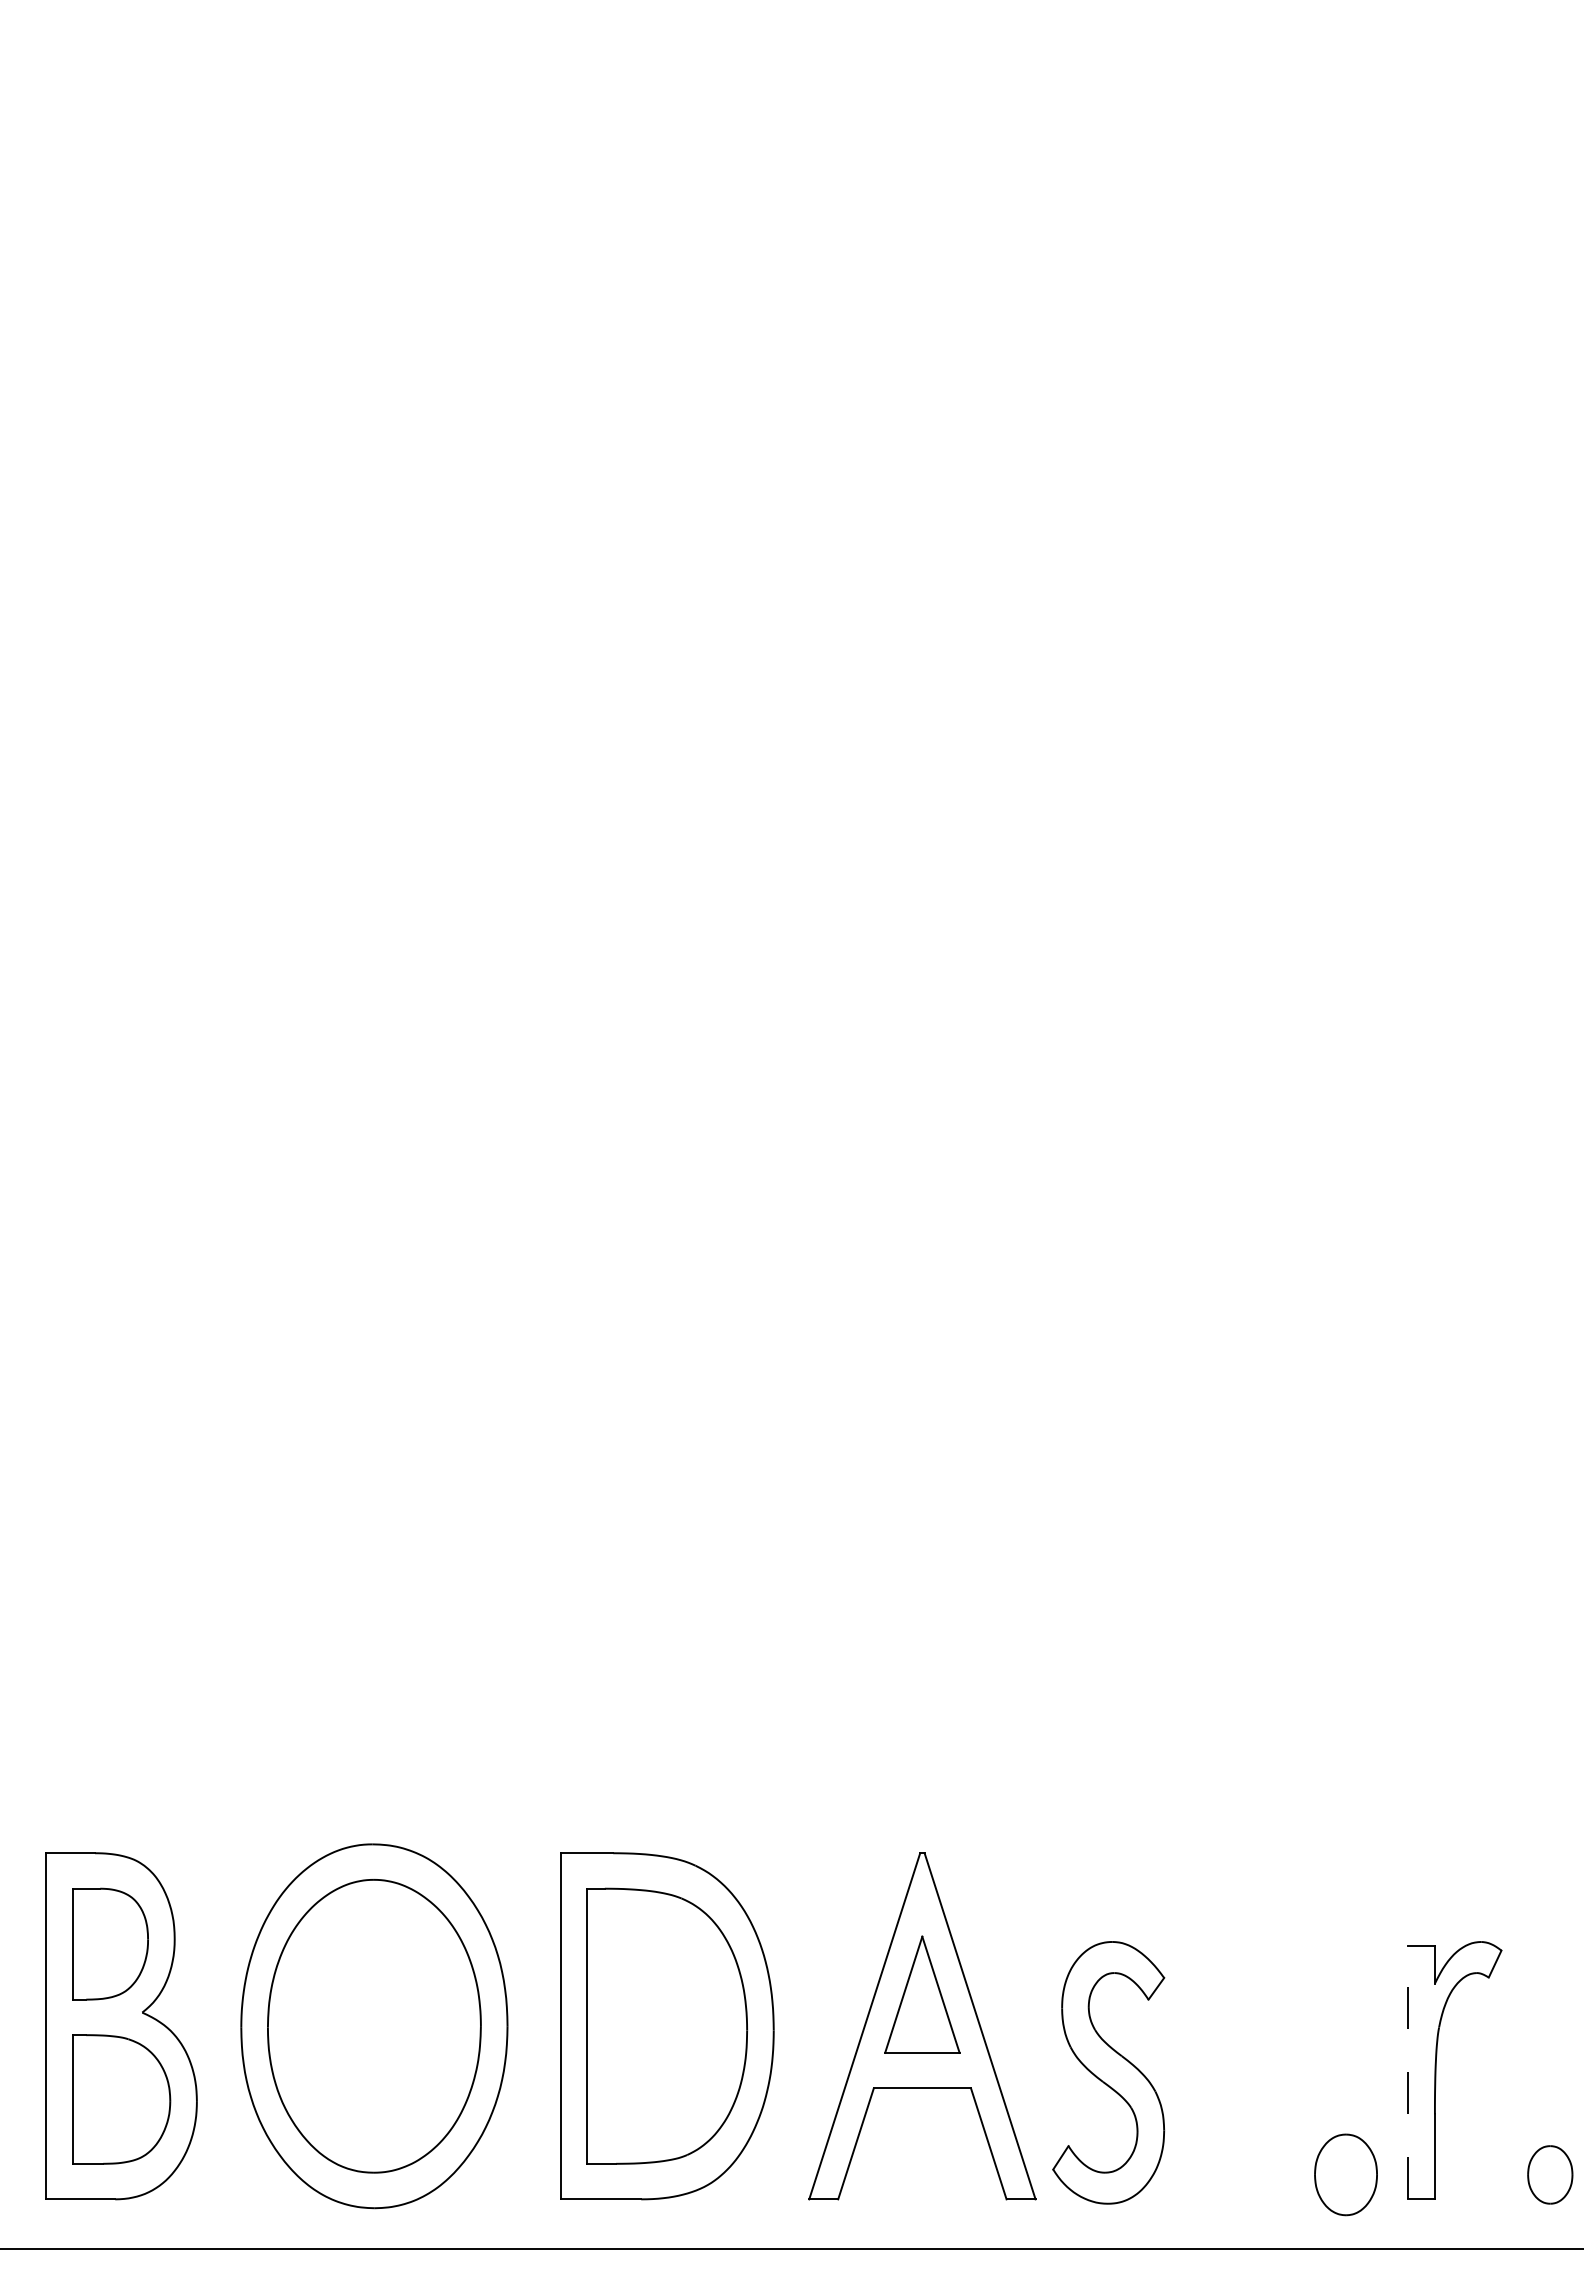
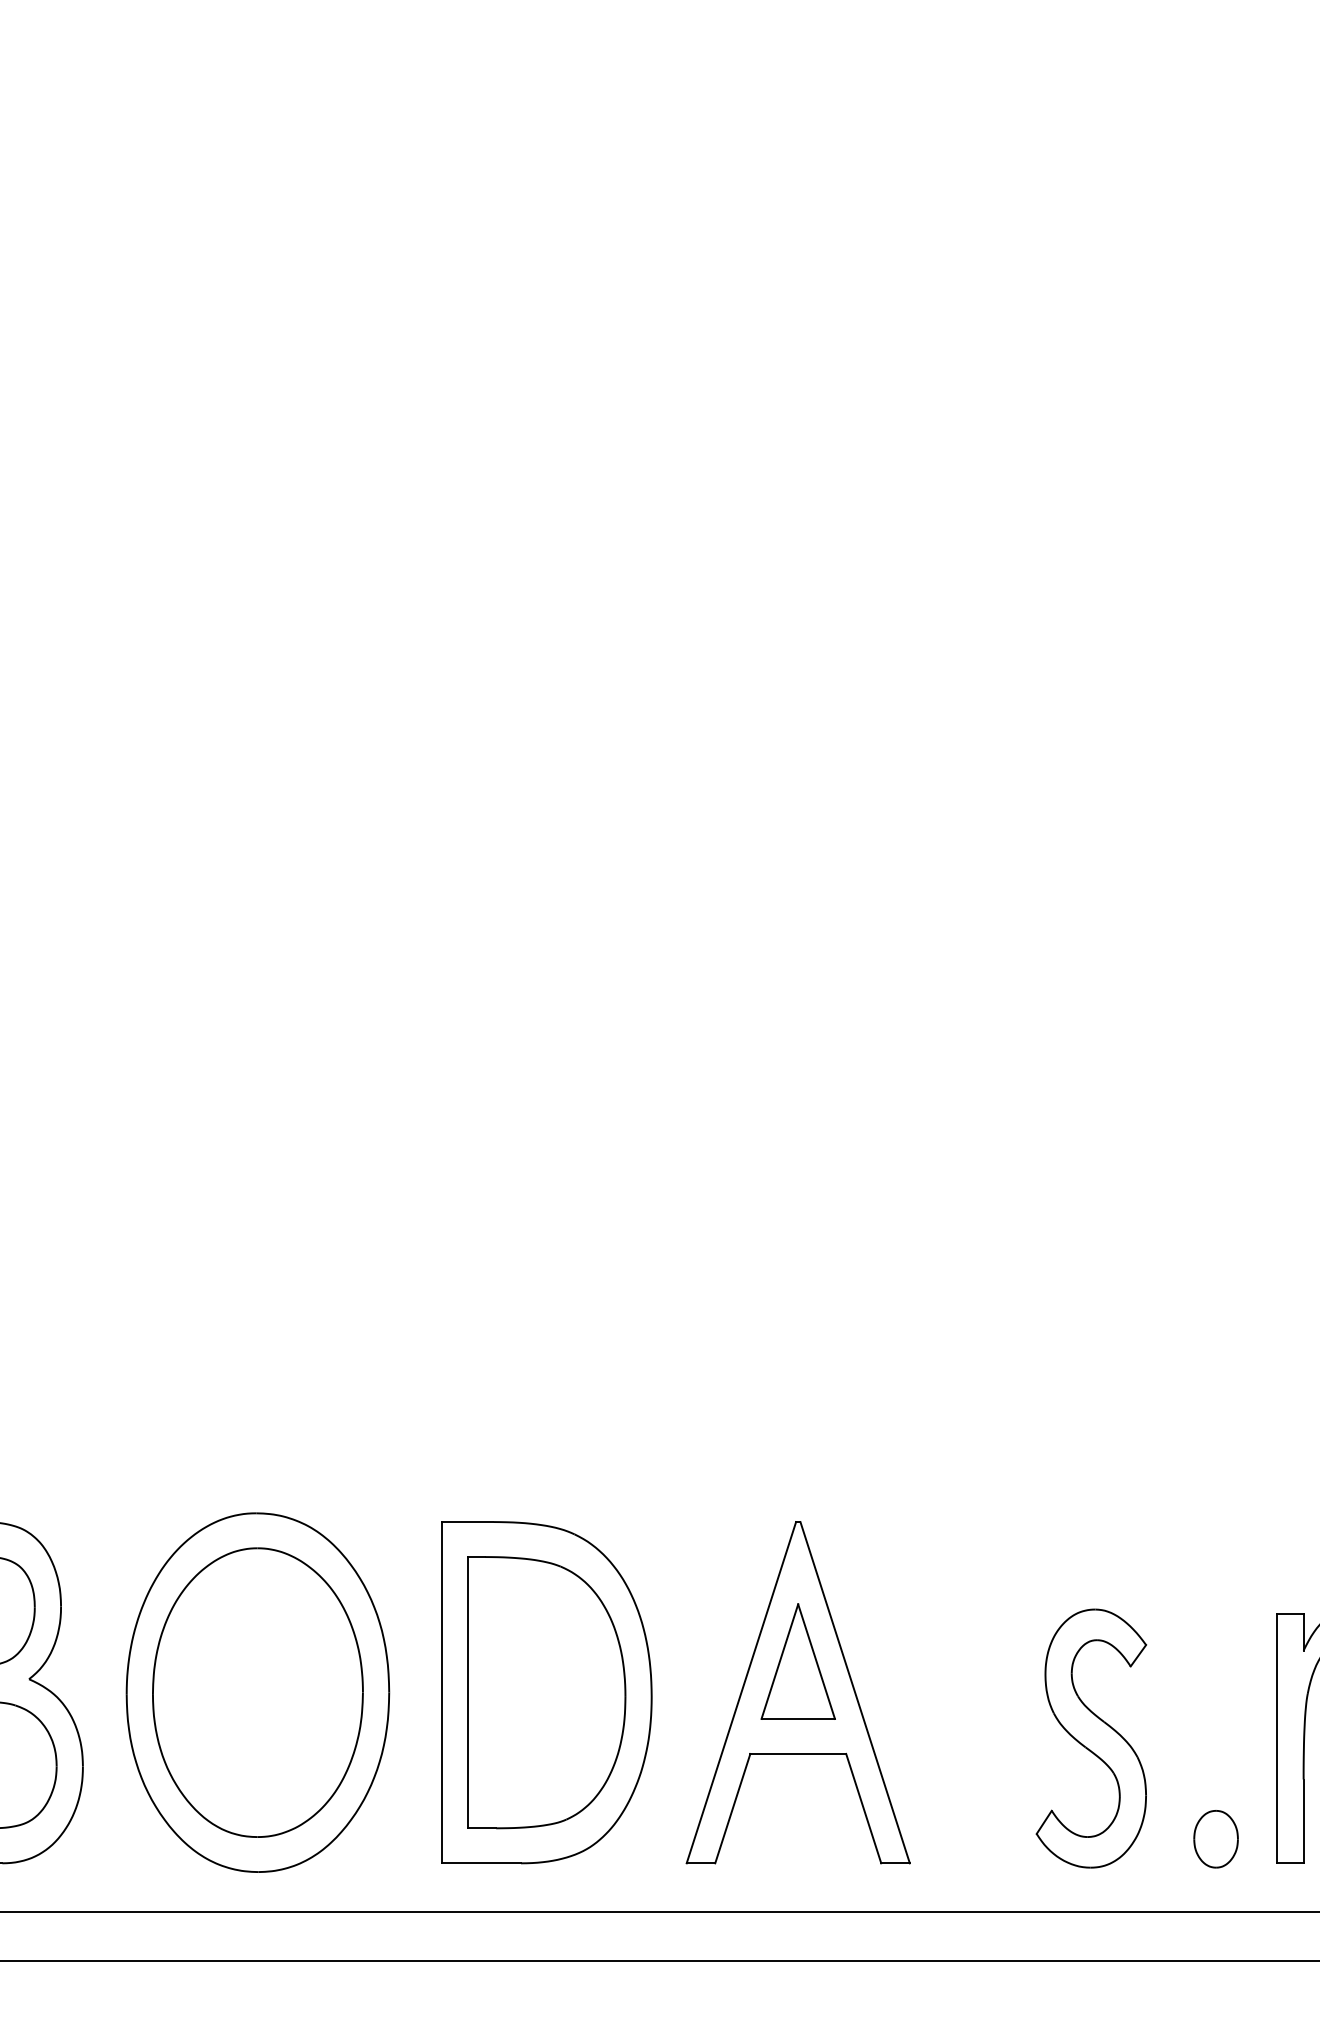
part: (1108, 2072) -> (1091, 1738), moved
line: (1408, 2072) -> (1277, 1738), dashed -> solid
part: (1346, 2174) -> (1216, 1838), size x0.71

